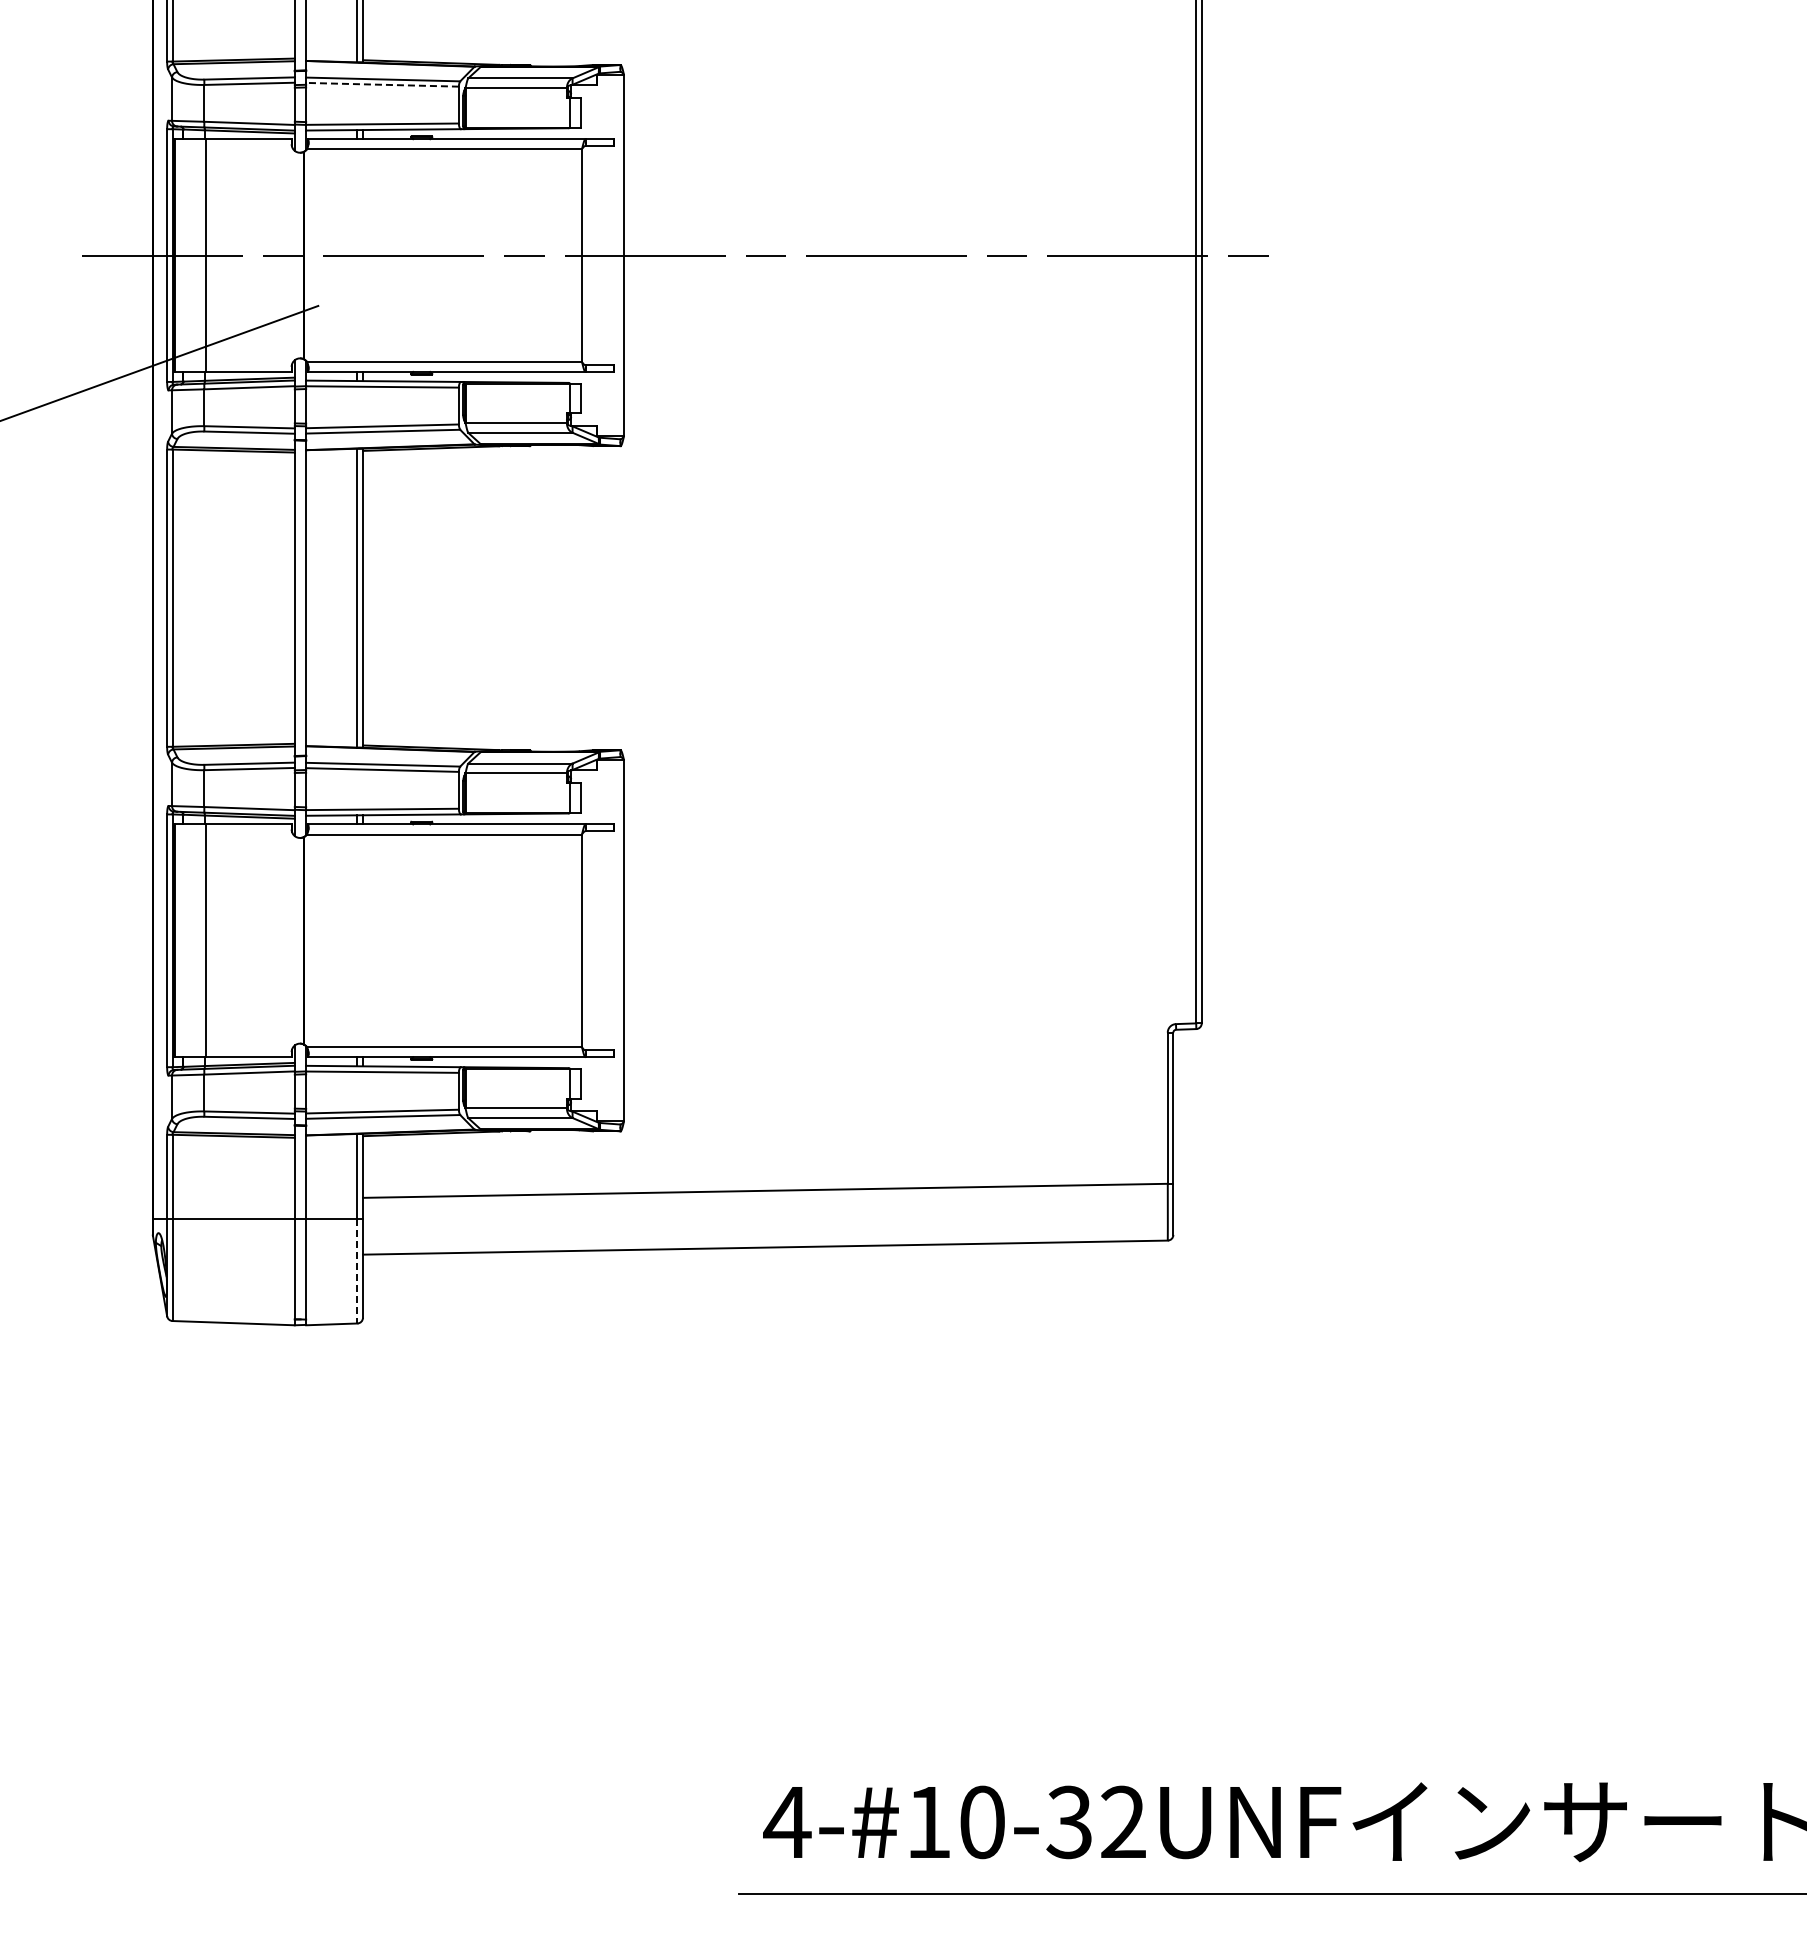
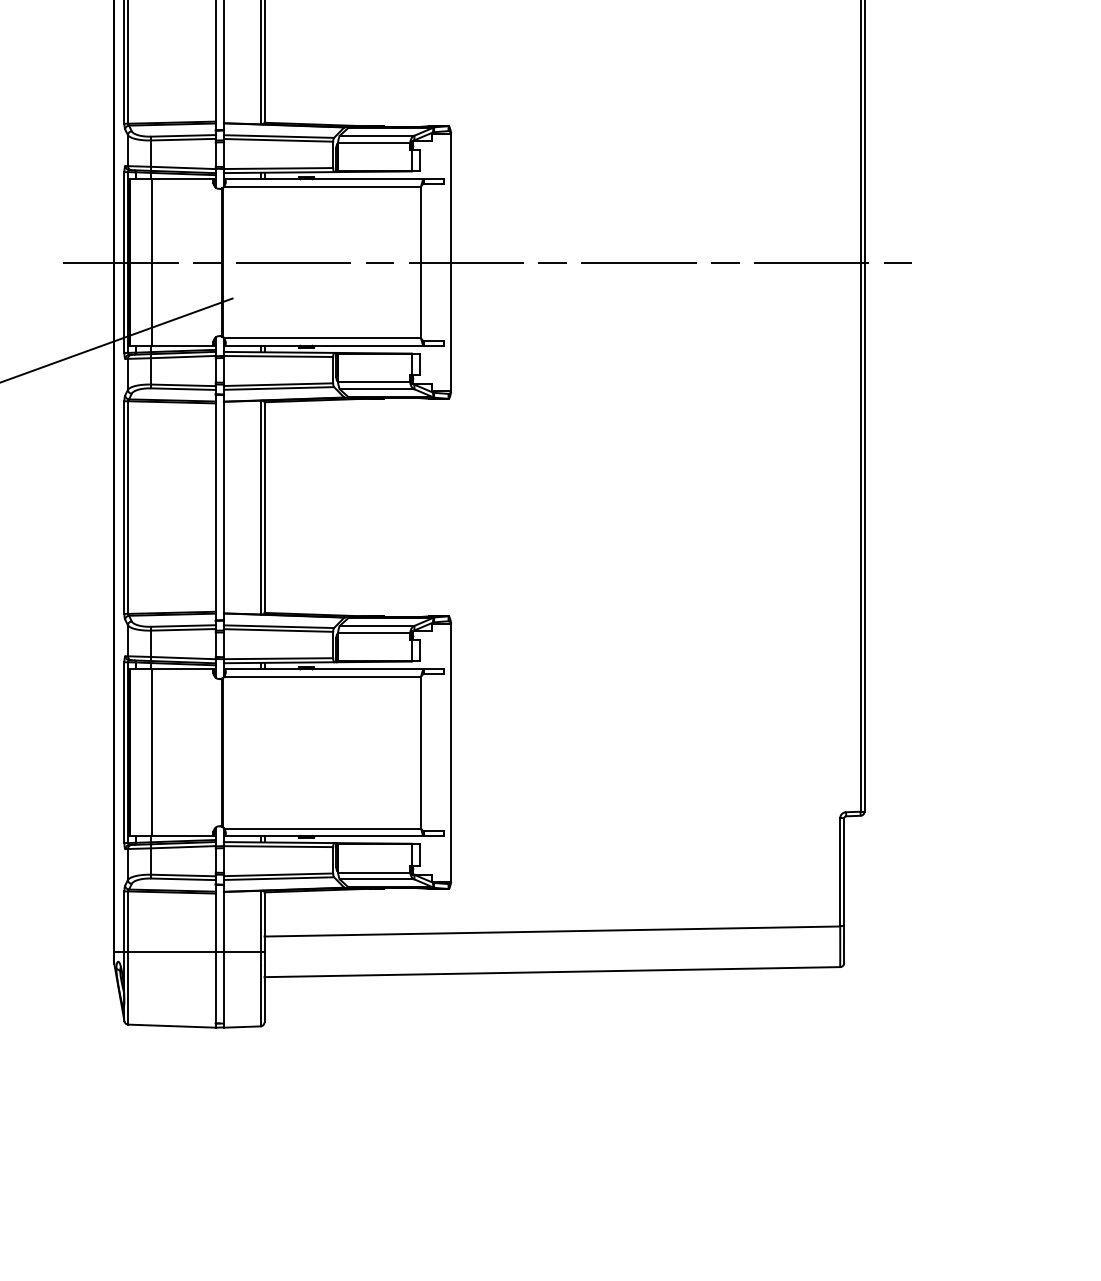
line: (382, 84) -> (278, 140), dashed -> solid
line: (357, 1271) -> (260, 989), dashed -> solid

